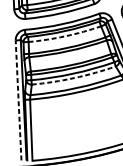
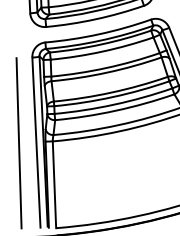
arc: (65, 36) -> (102, 51), dashed -> solid
arc: (74, 77) -> (115, 110), dashed -> solid
line: (18, 100) -> (36, 142), dashed -> solid
line: (5, 101) -> (18, 143), added

